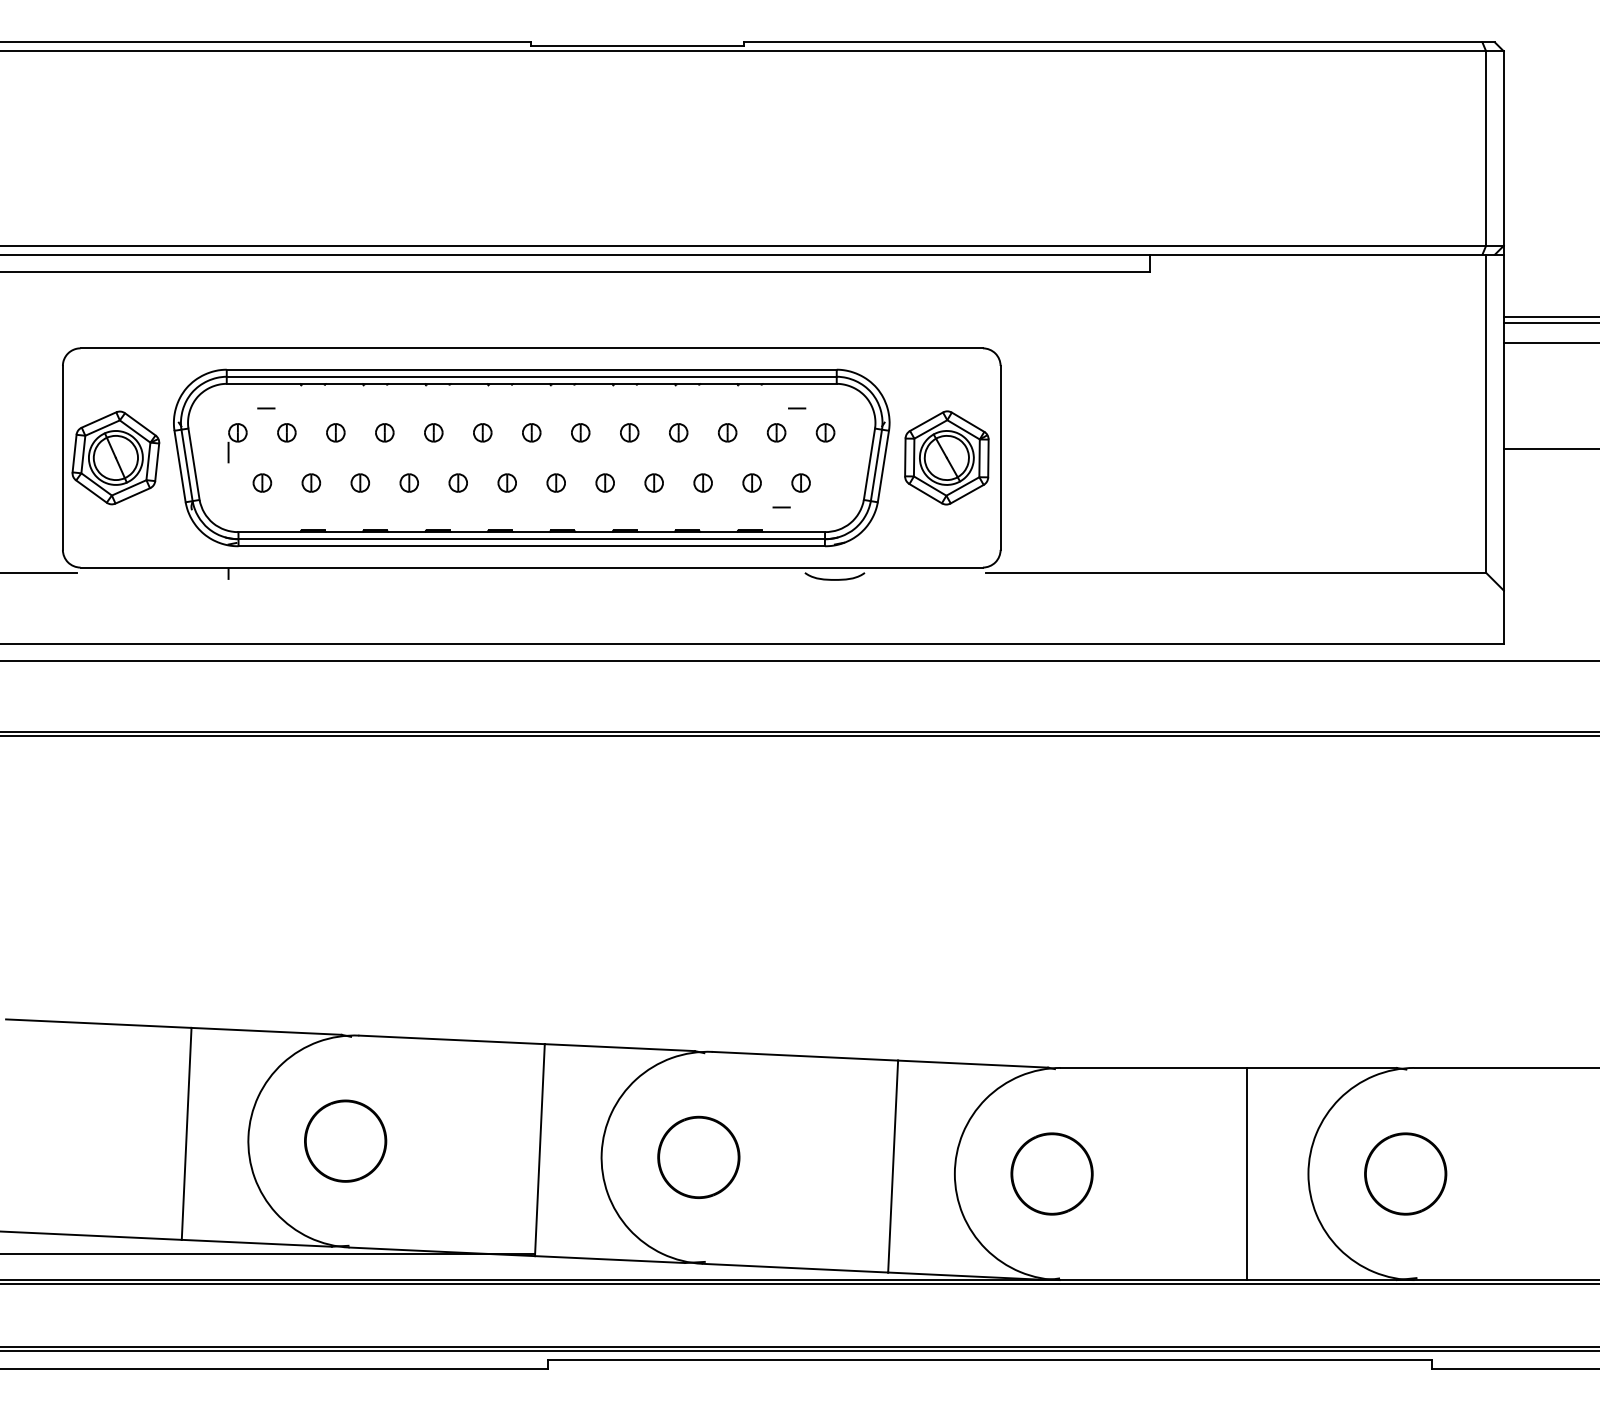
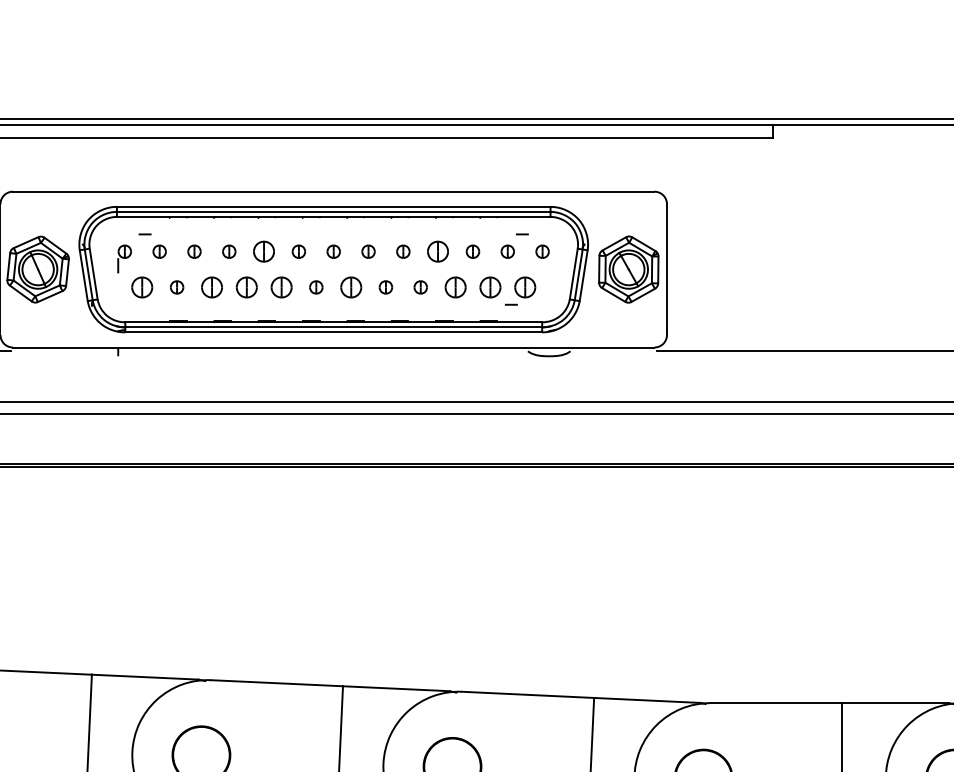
part: (433, 432) -> (263, 251), size x1.6
part: (678, 432) -> (438, 251), size x1.6
part: (262, 482) -> (142, 287), size x1.6
part: (359, 482) -> (211, 287), size x1.6
part: (408, 482) -> (246, 287), size x1.6
part: (457, 482) -> (280, 287), size x1.6
part: (555, 482) -> (350, 287), size x1.6
part: (702, 482) -> (455, 287), size x1.6
part: (751, 482) -> (489, 287), size x1.6
part: (800, 482) -> (524, 287), size x1.6

